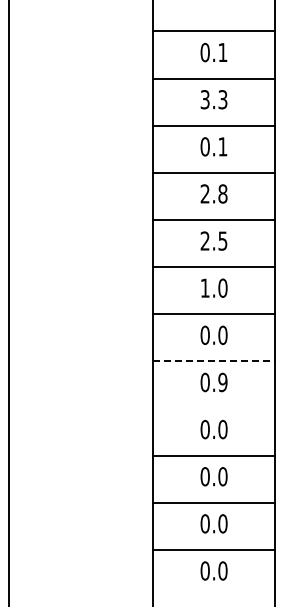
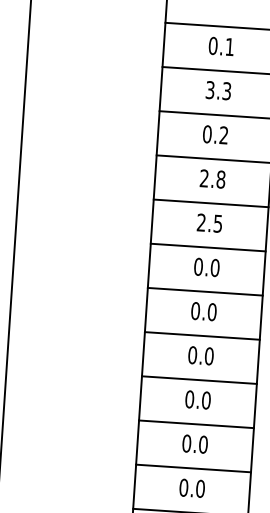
text: (222, 146) -> (223, 135), 0.1 -> 0.2
text: (204, 287) -> (197, 266), 1.0 -> 0.0
line: (214, 361) -> (202, 336), dashed -> solid
text: (222, 382) -> (208, 356), 0.9 -> 0.0
line: (213, 408) -> (198, 380), added

